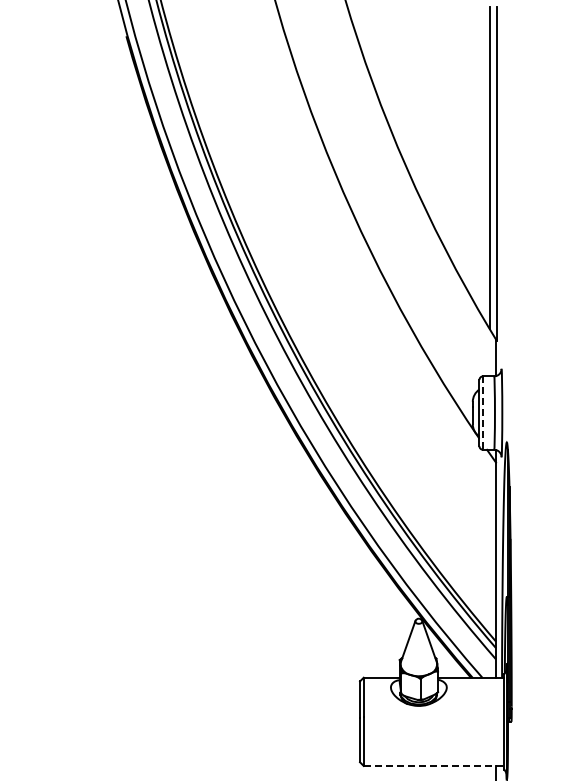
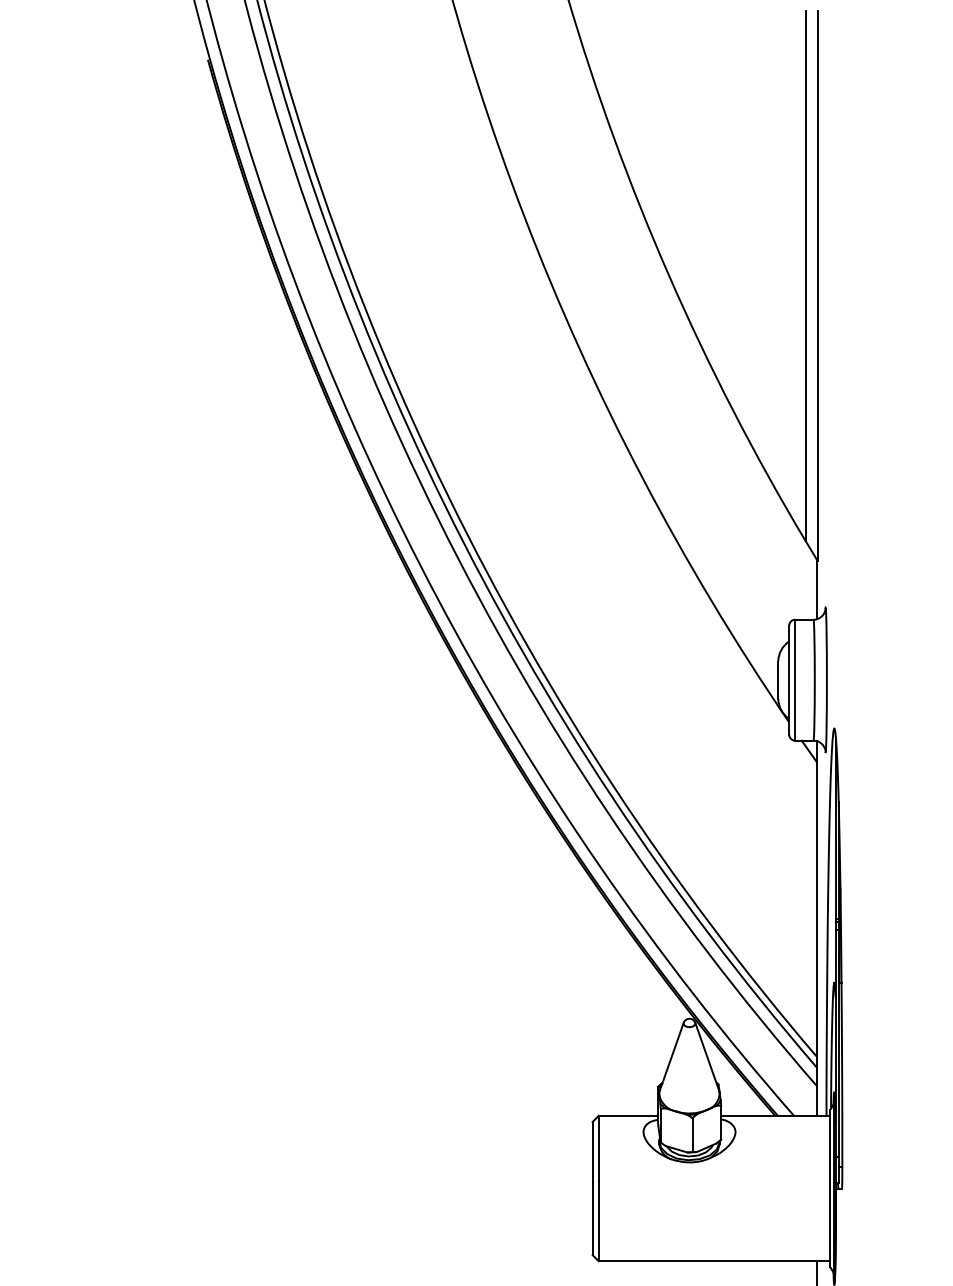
line: (483, 413) -> (795, 680), dashed -> solid
line: (434, 765) -> (715, 1260), dashed -> solid

